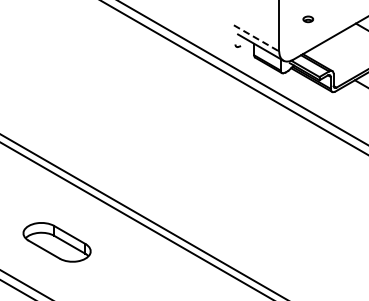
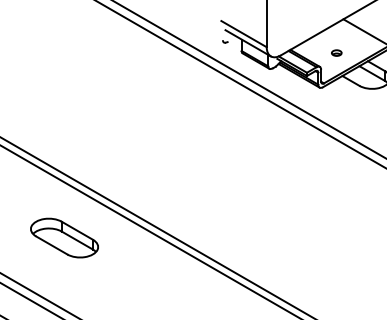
part: (308, 18) -> (336, 52), moved
line: (257, 38) -> (244, 34), dashed -> solid
part: (57, 241) -> (64, 237), moved

